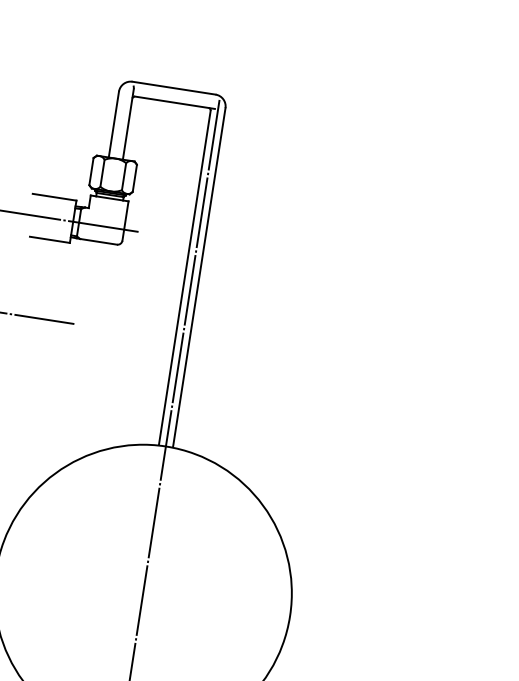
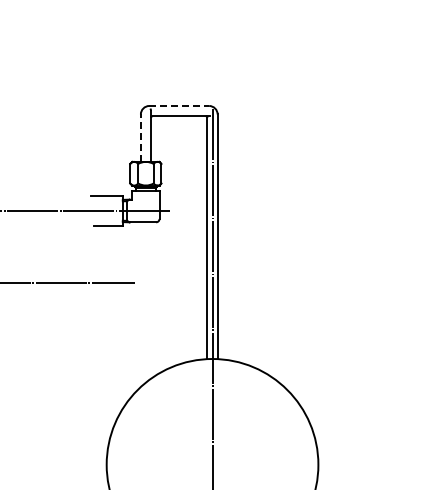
line: (174, 87) -> (179, 105), solid -> dashed
line: (113, 124) -> (140, 138), solid -> dashed

